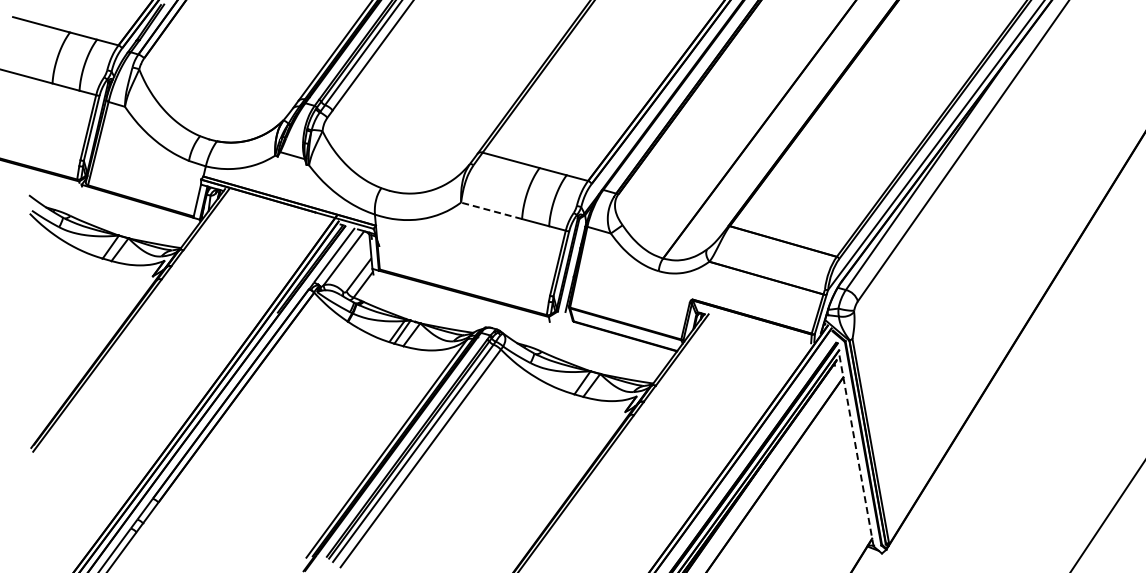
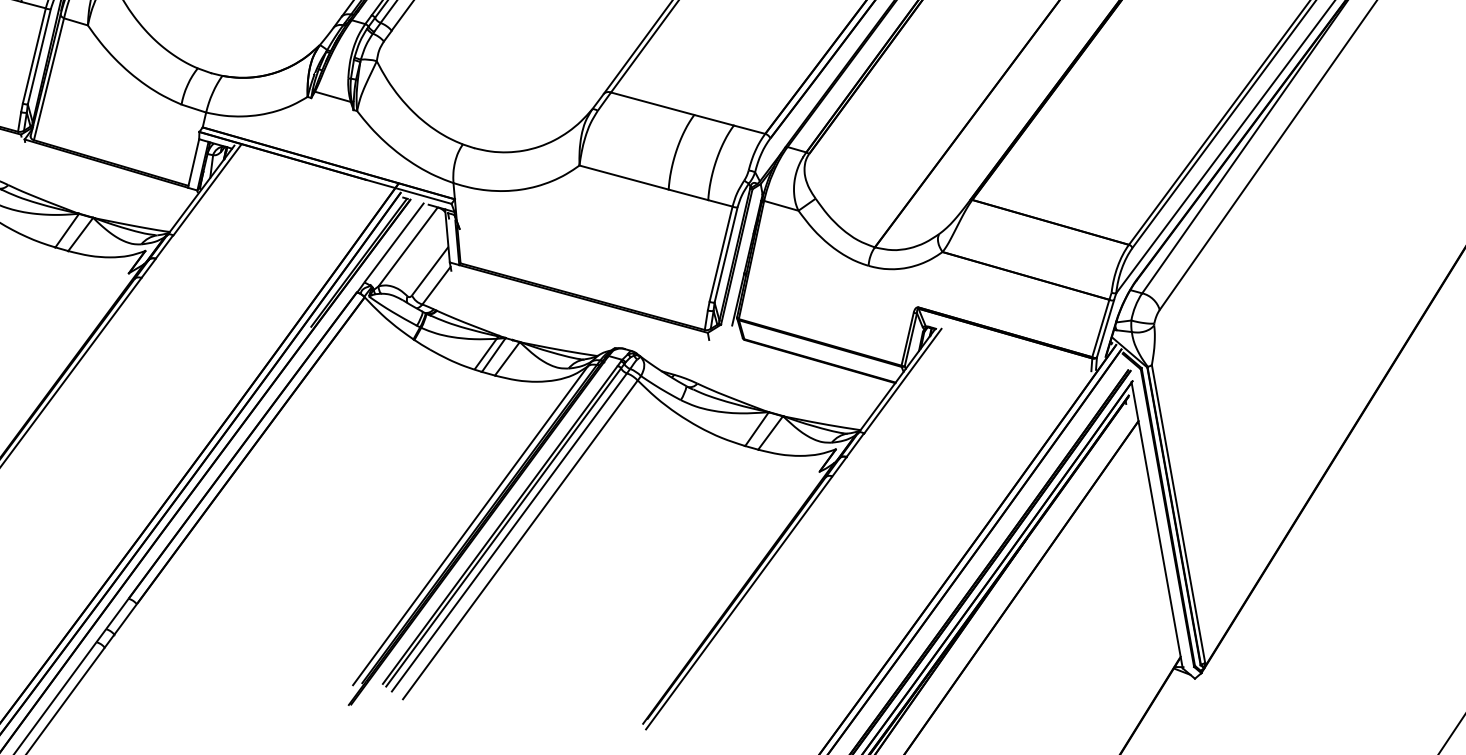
line: (491, 210) -> (623, 177), dashed -> solid
line: (856, 448) -> (1157, 525), dashed -> solid

